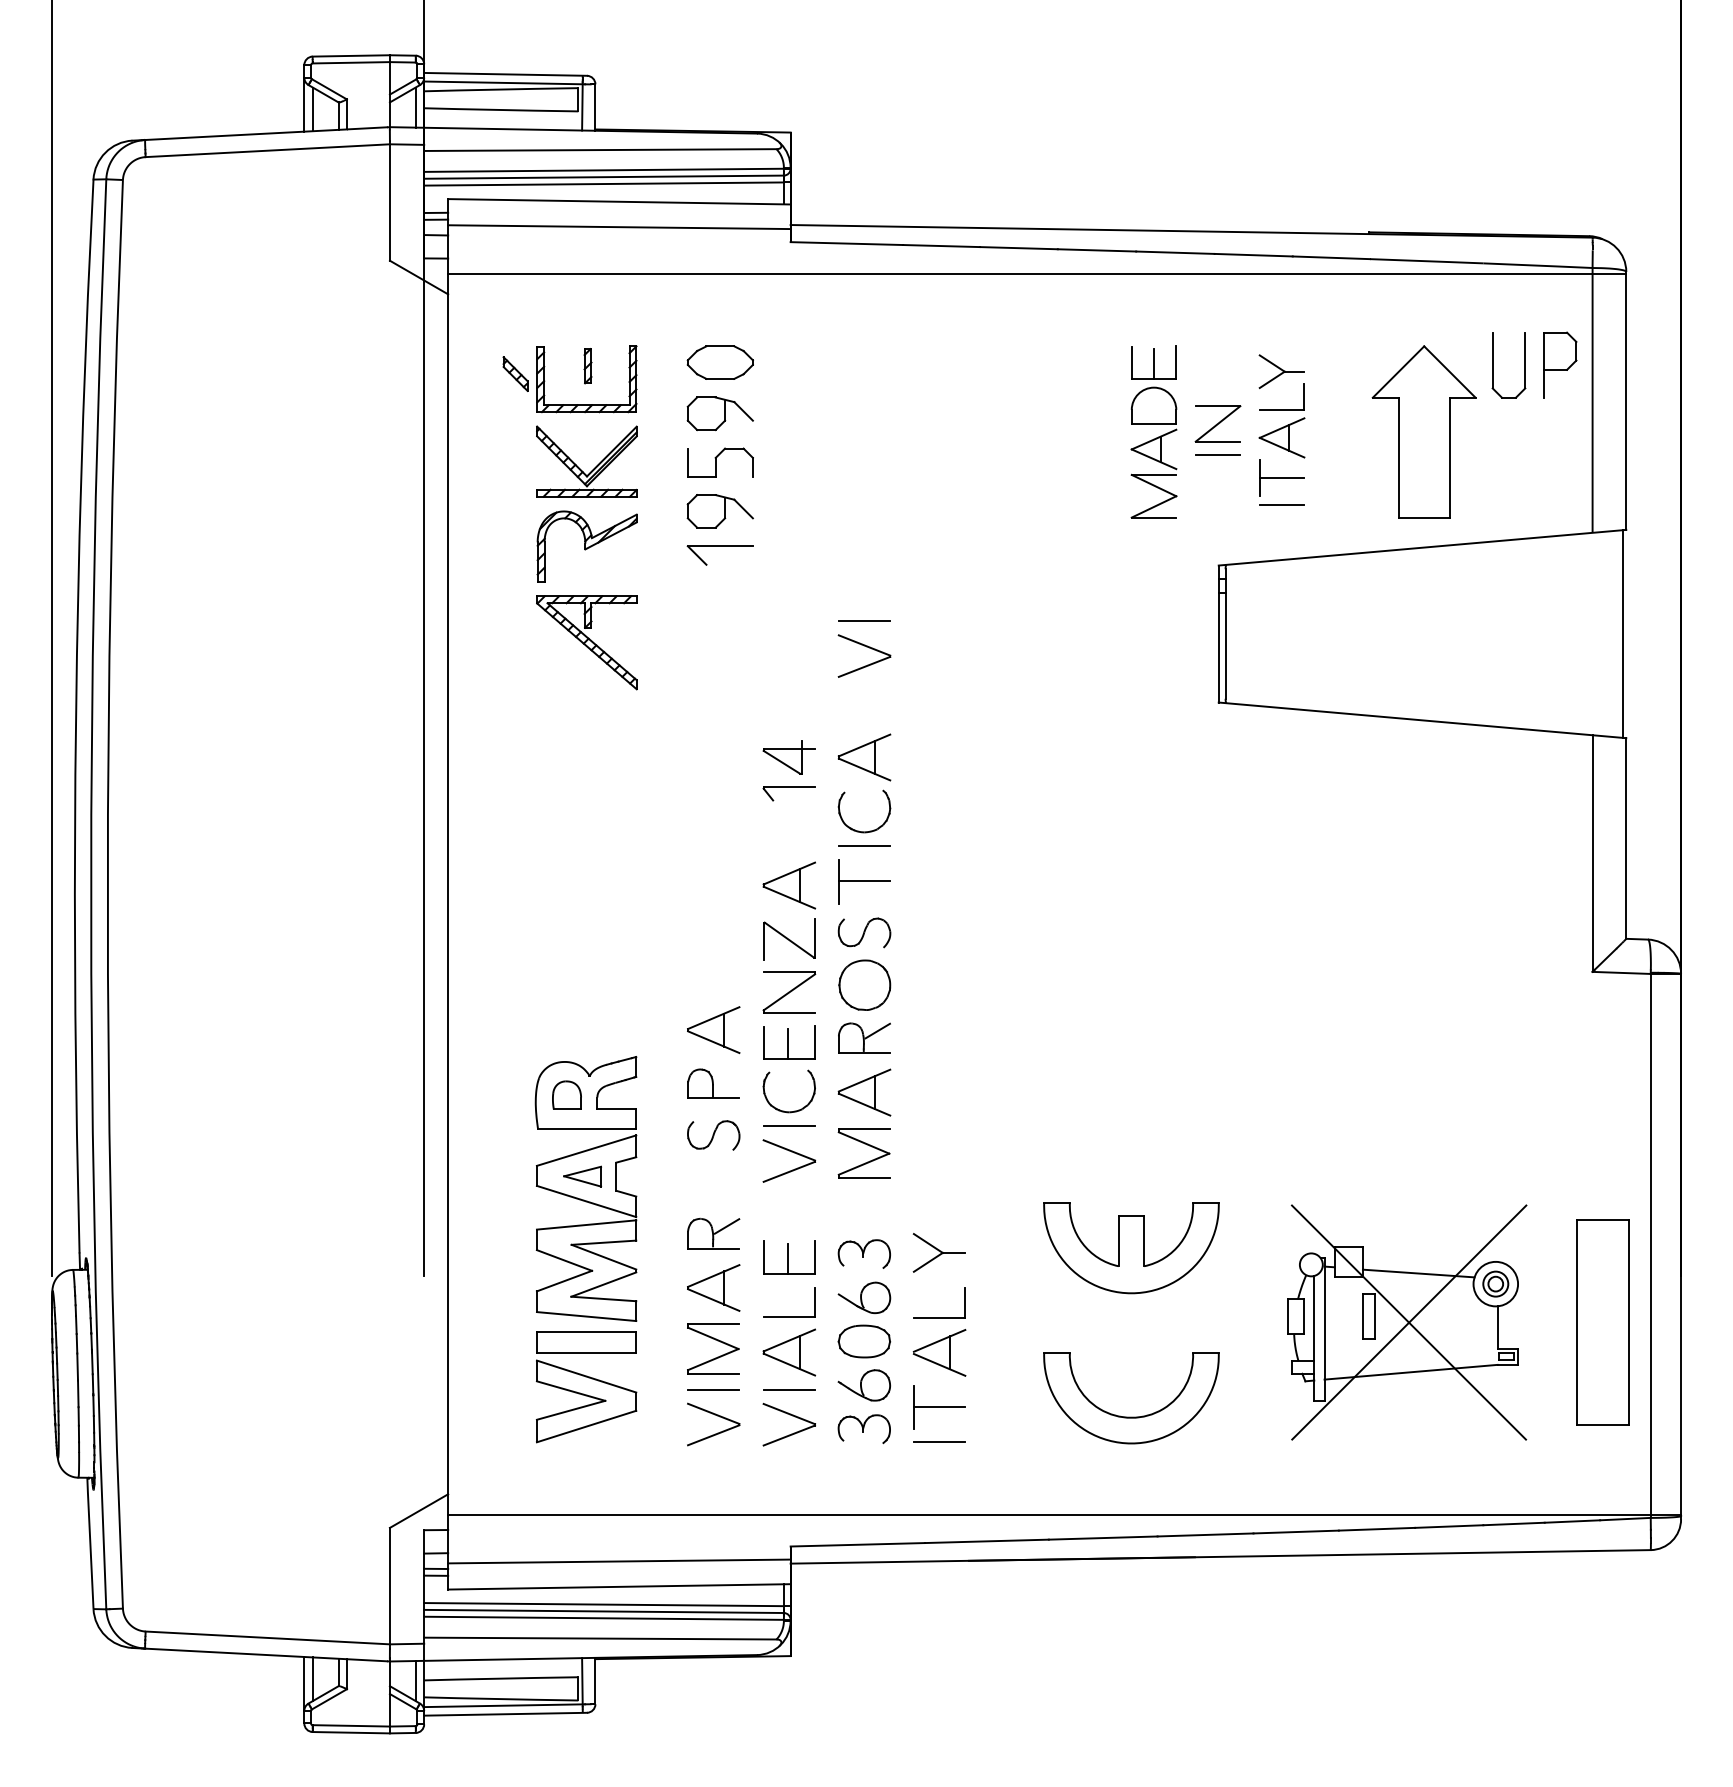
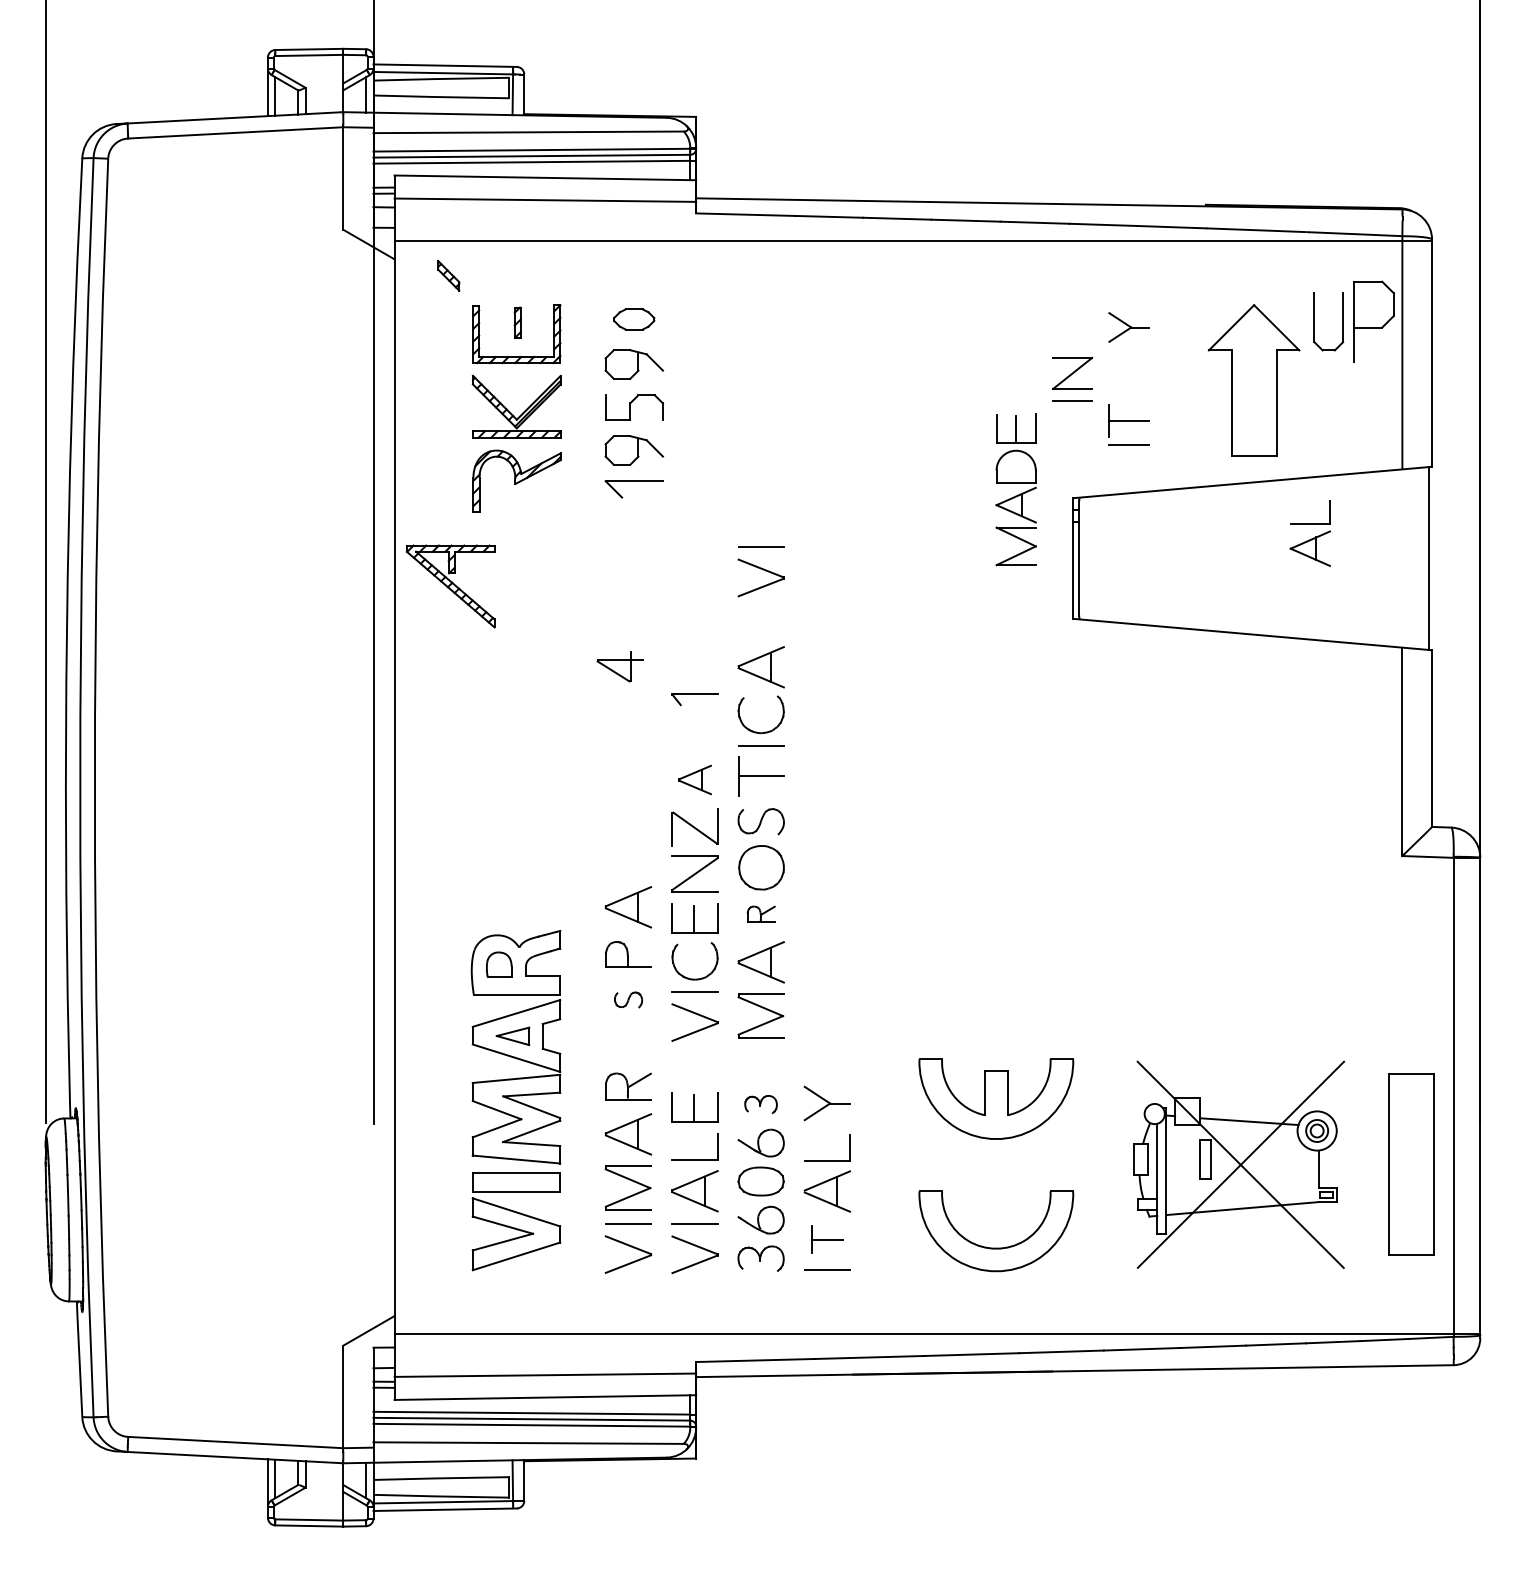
part: (719, 362) -> (633, 319), size x0.7
part: (1560, 364) -> (1374, 321), size x1.4
part: (515, 373) -> (448, 275), moved
part: (1283, 426) -> (1311, 538), moved
part: (1156, 437) -> (1018, 494), moved
part: (586, 642) -> (450, 586), moved
part: (788, 757) -> (619, 667), moved
part: (789, 885) -> (695, 779), size x0.7
part: (864, 1037) -> (761, 913), size x0.6
part: (713, 1135) -> (628, 1000), size x0.6
part: (863, 1253) -> (760, 1104), size x0.7
part: (939, 1407) -> (827, 1239), size x0.7

